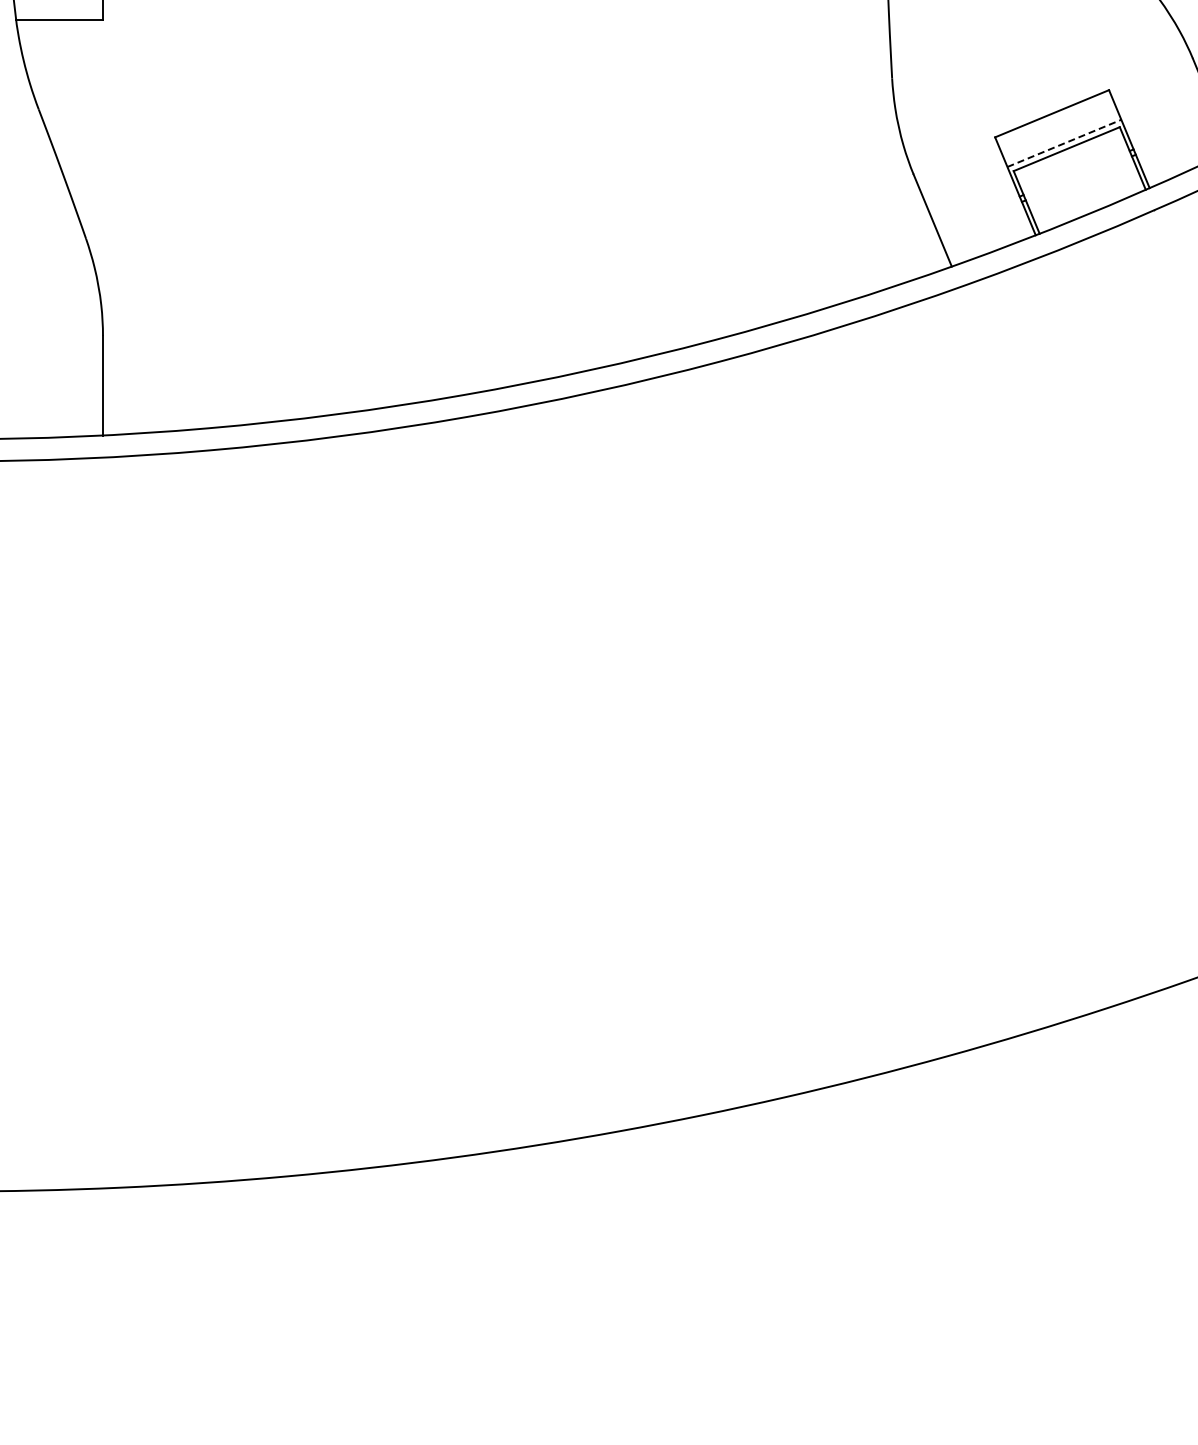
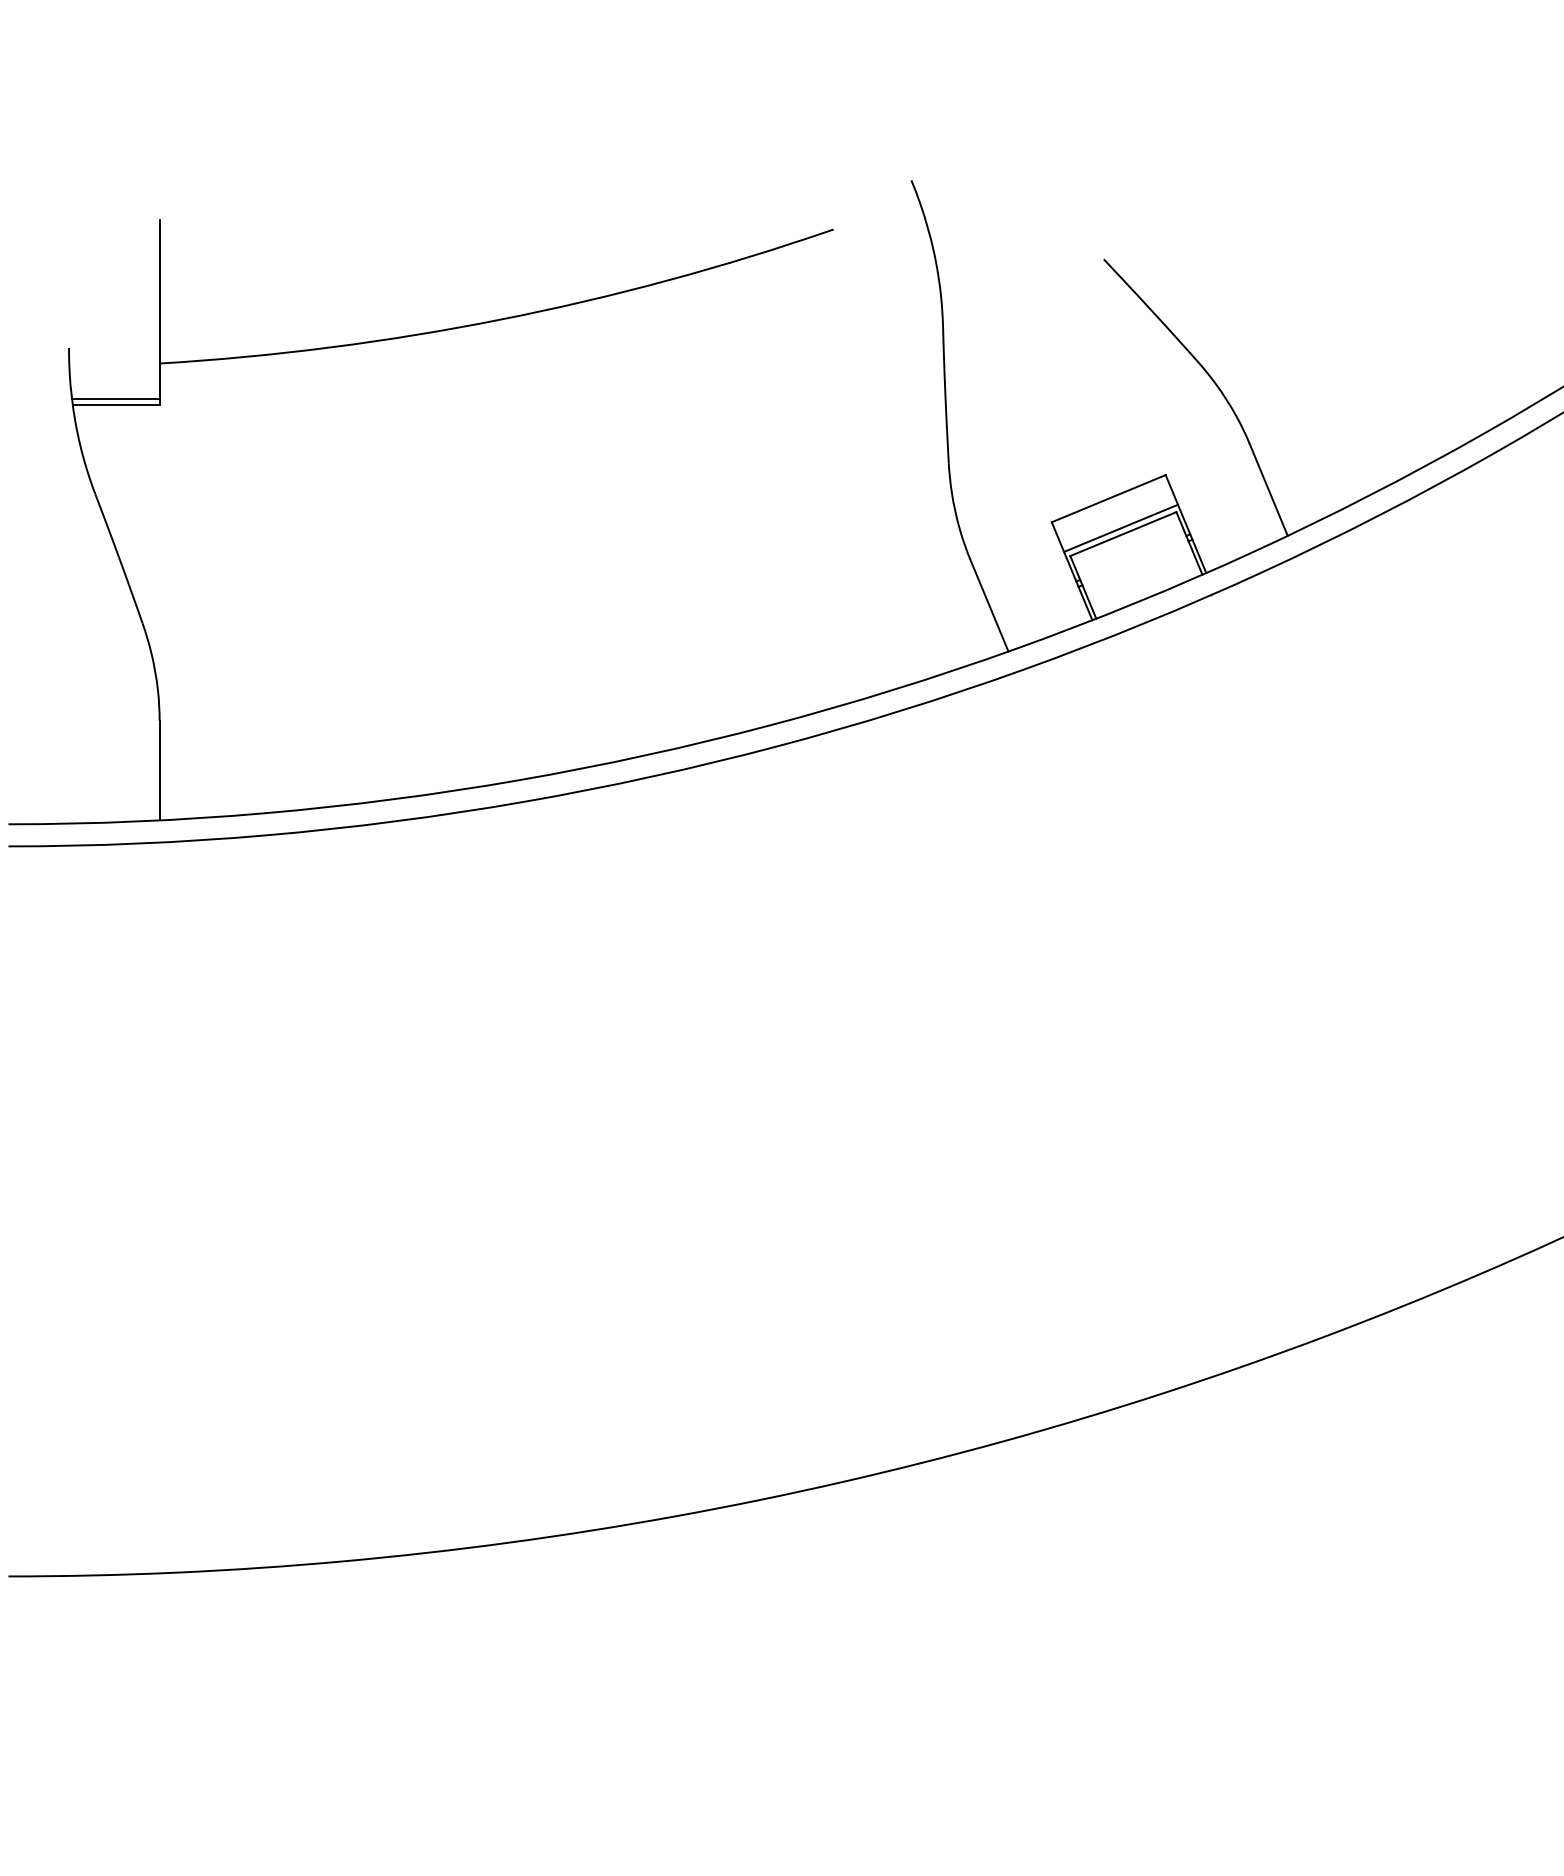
line: (58, 13) -> (115, 398), added
line: (1064, 143) -> (1121, 528), dashed -> solid

